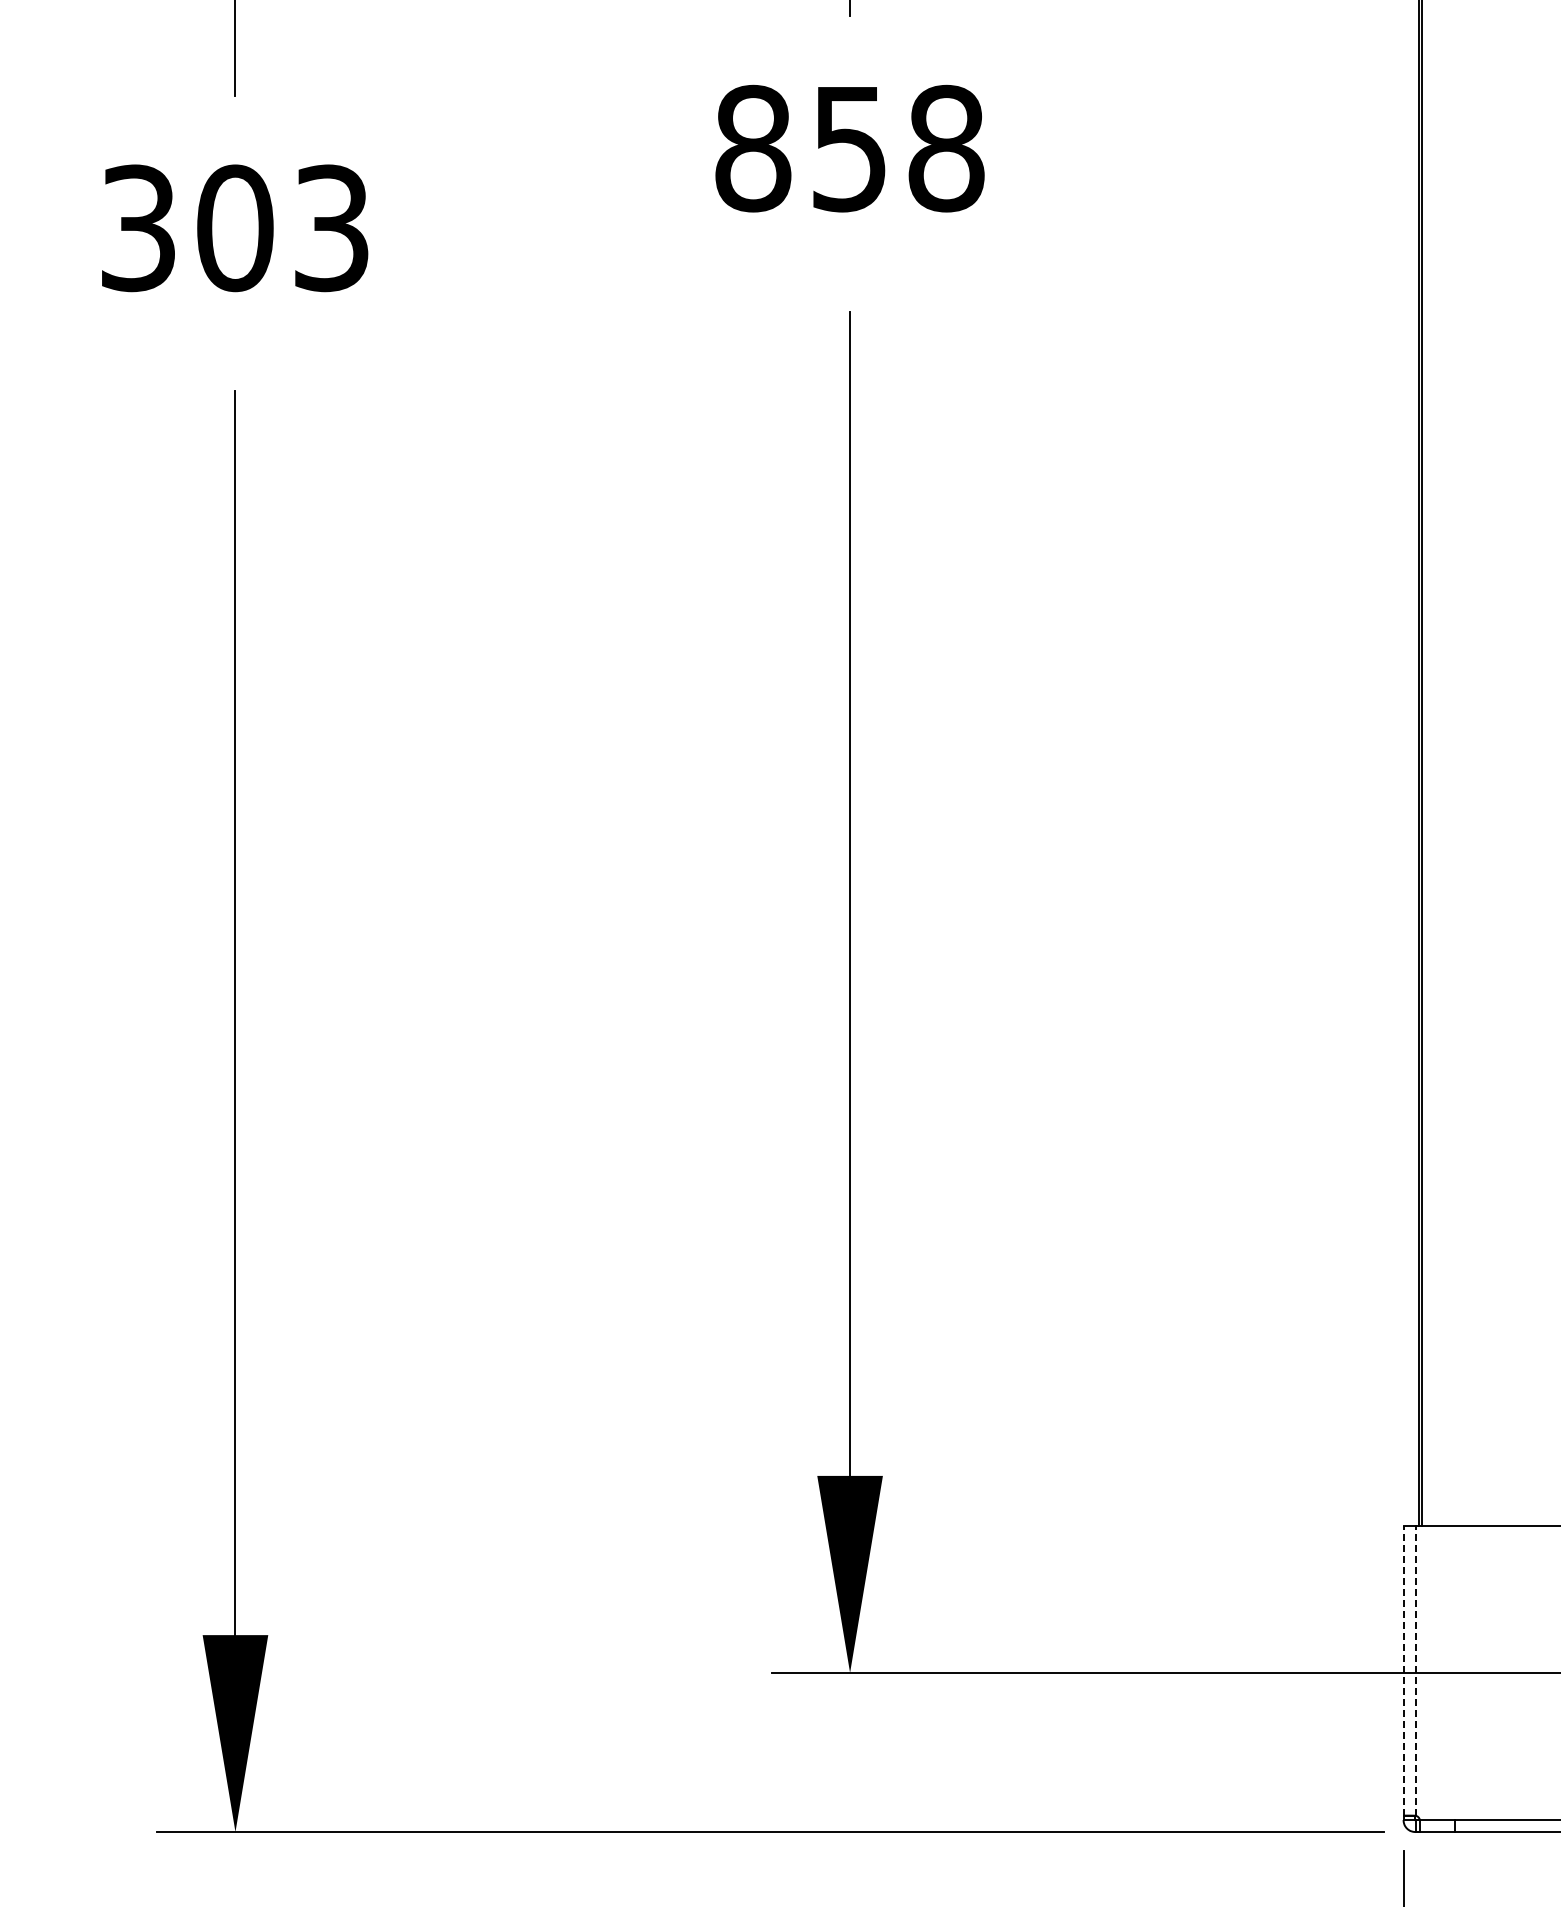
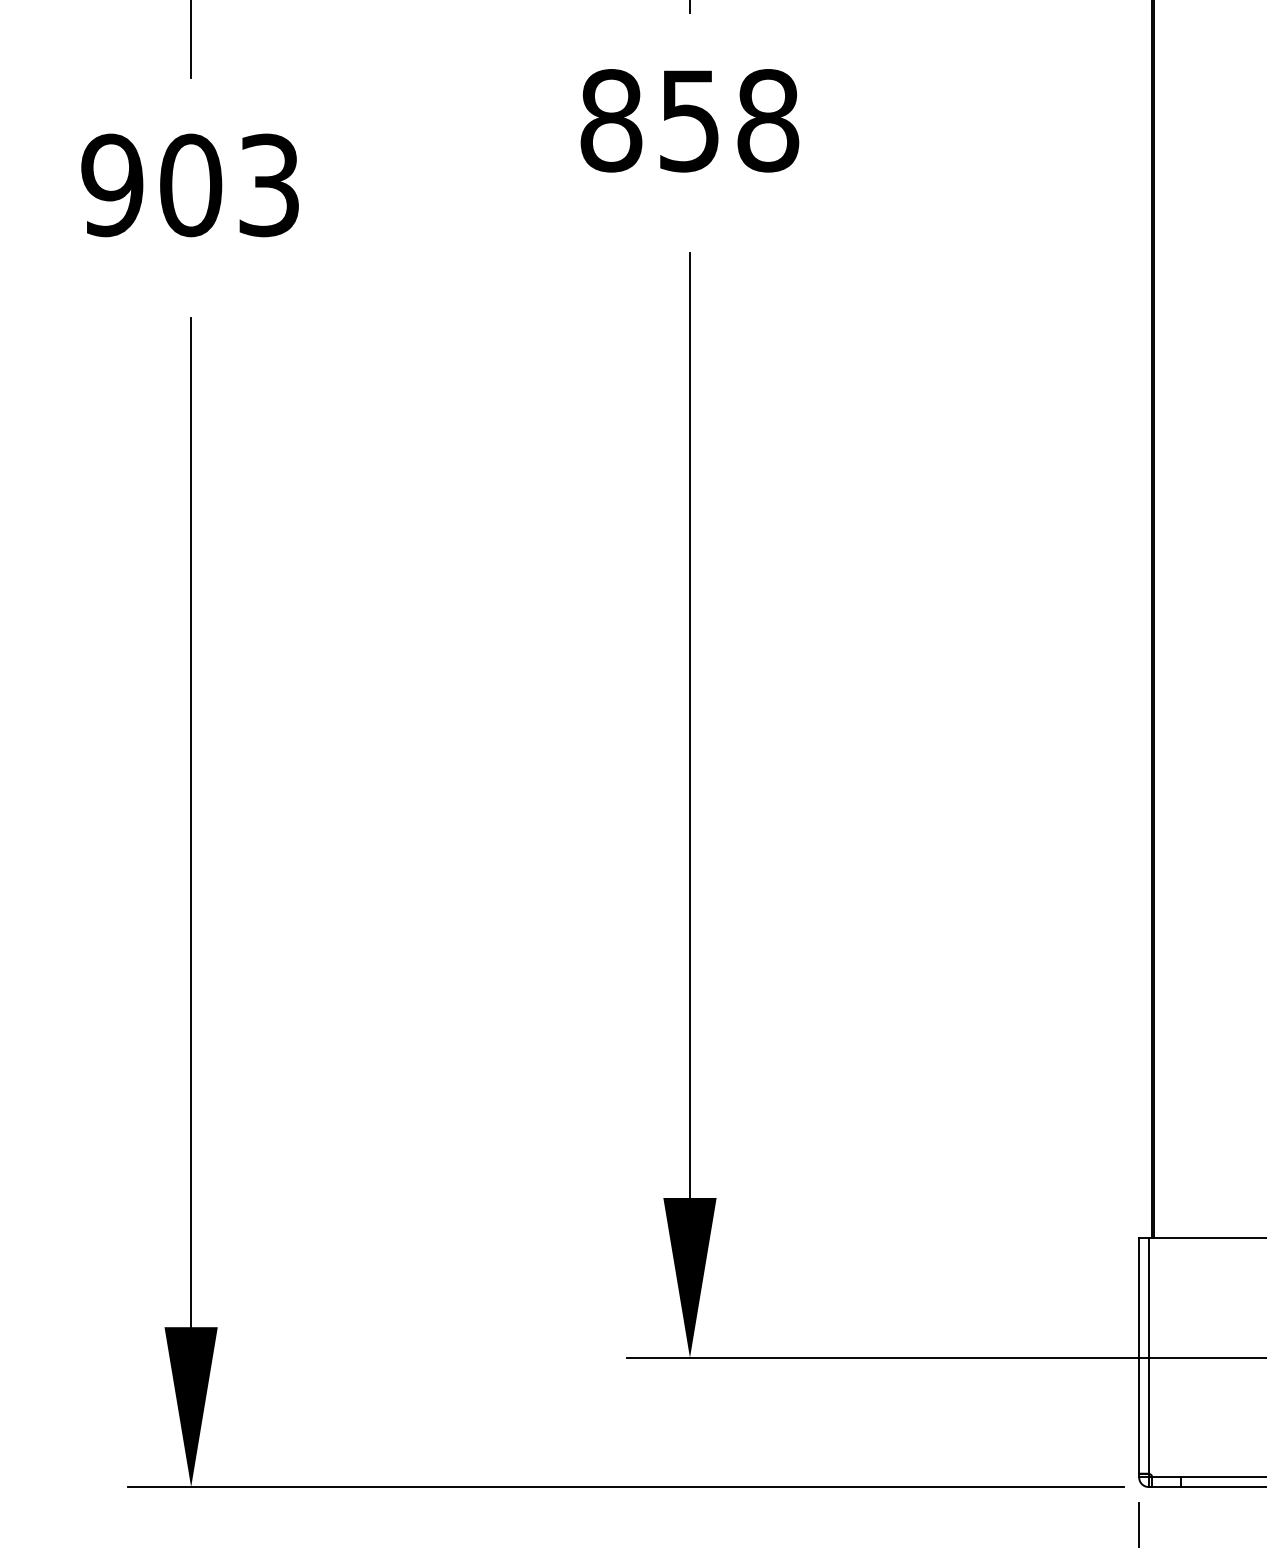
text: (138, 228) -> (112, 185), 303 -> 903
line: (1403, 1670) -> (1139, 1355), dashed -> solid
line: (1415, 1670) -> (1148, 1355), dashed -> solid

